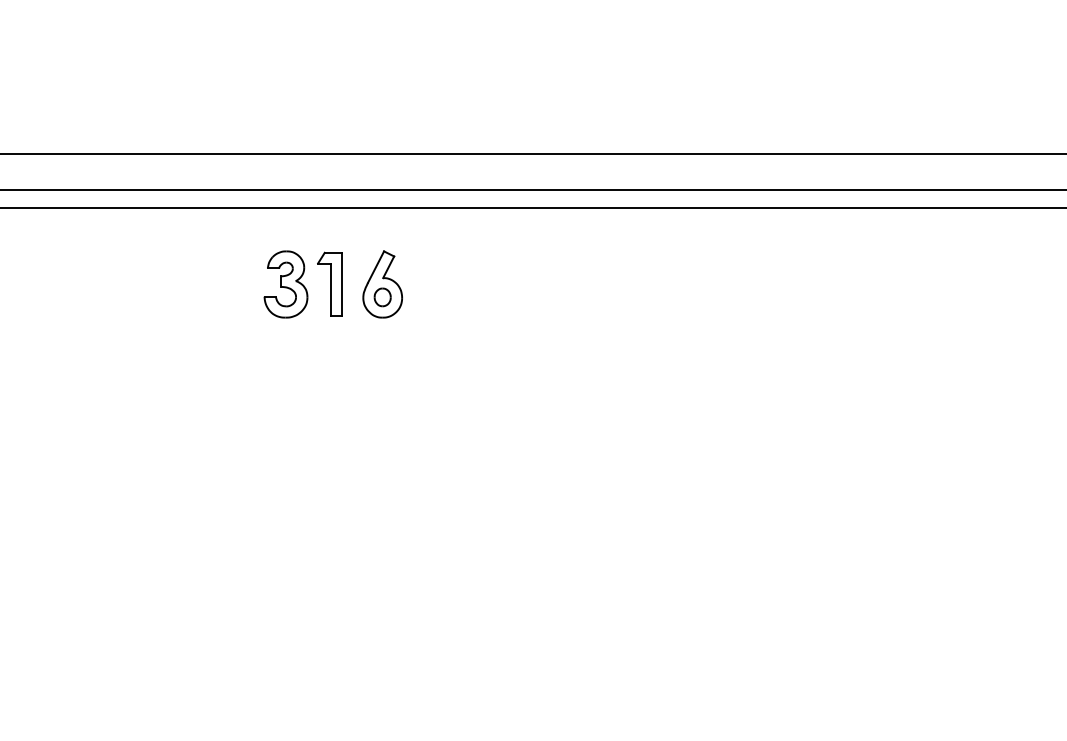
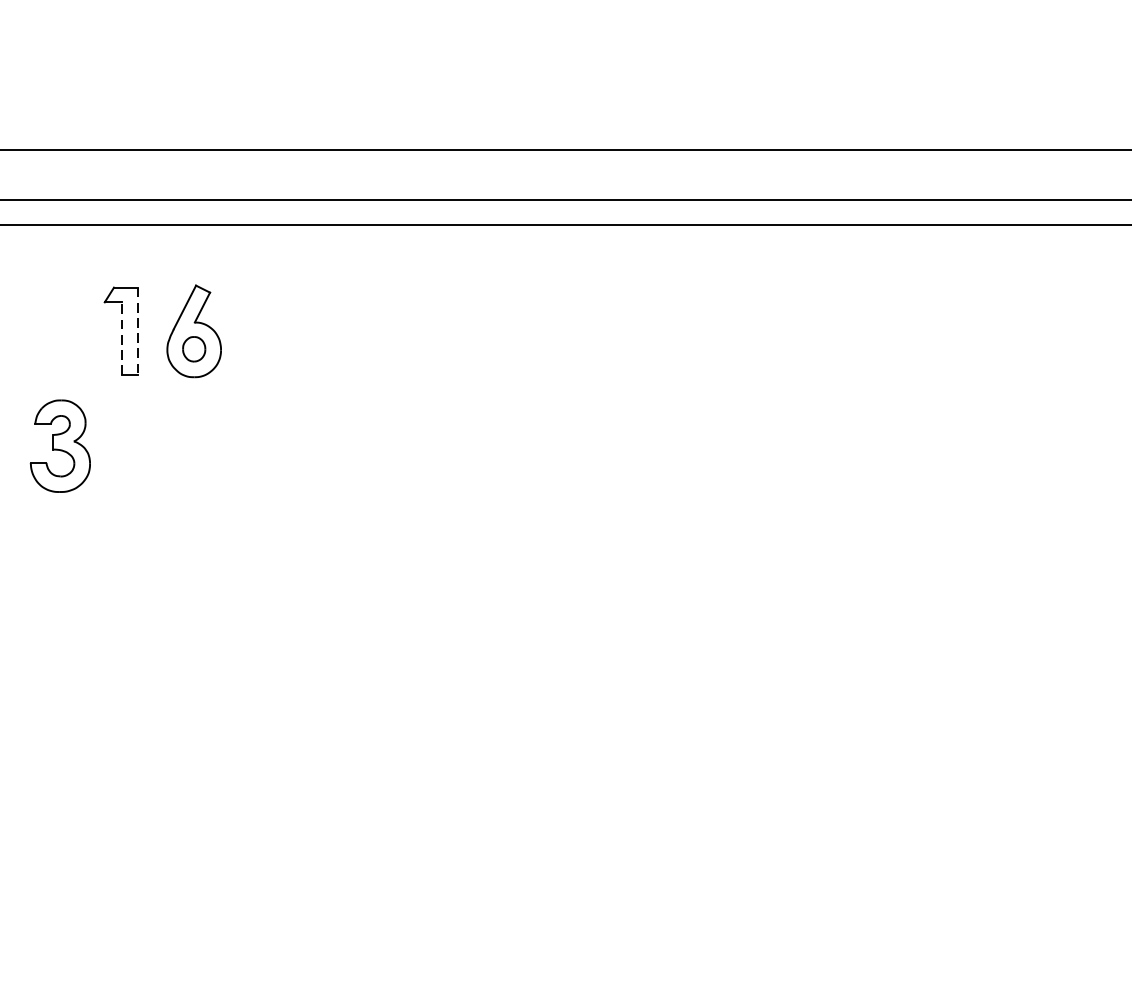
part: (285, 284) -> (59, 446), moved
line: (342, 284) -> (138, 331), solid -> dashed
line: (330, 289) -> (121, 338), solid -> dashed

